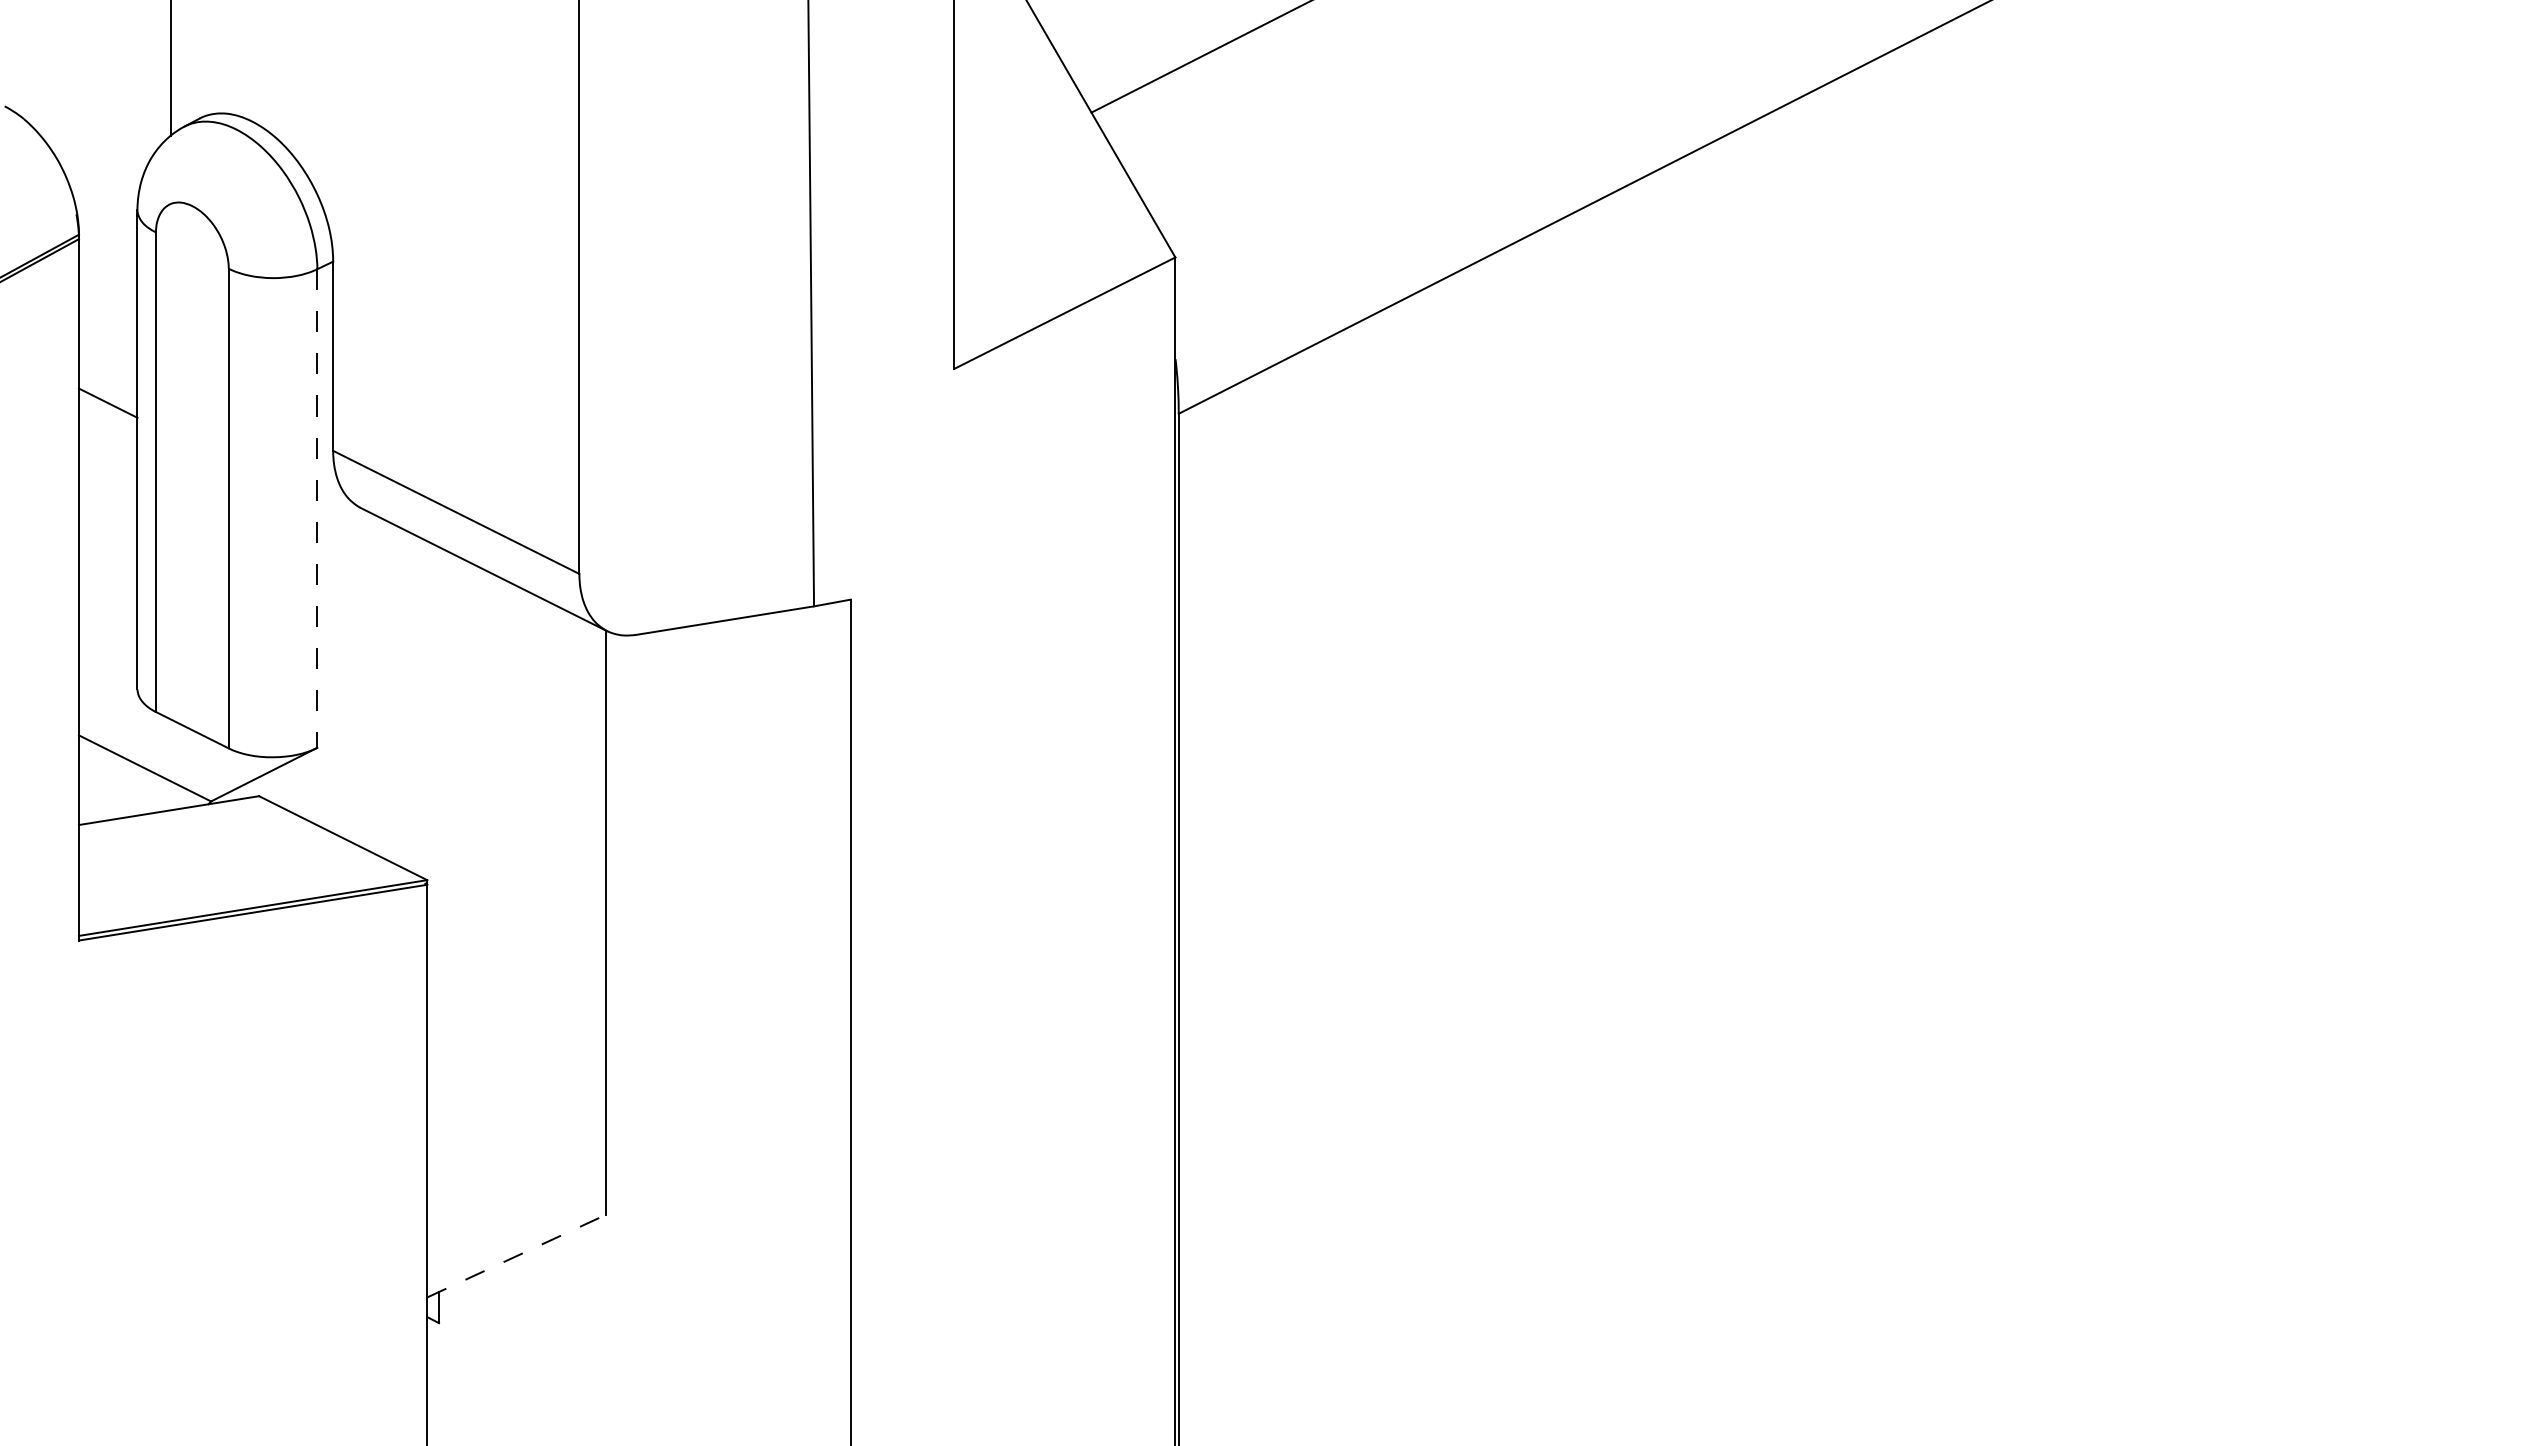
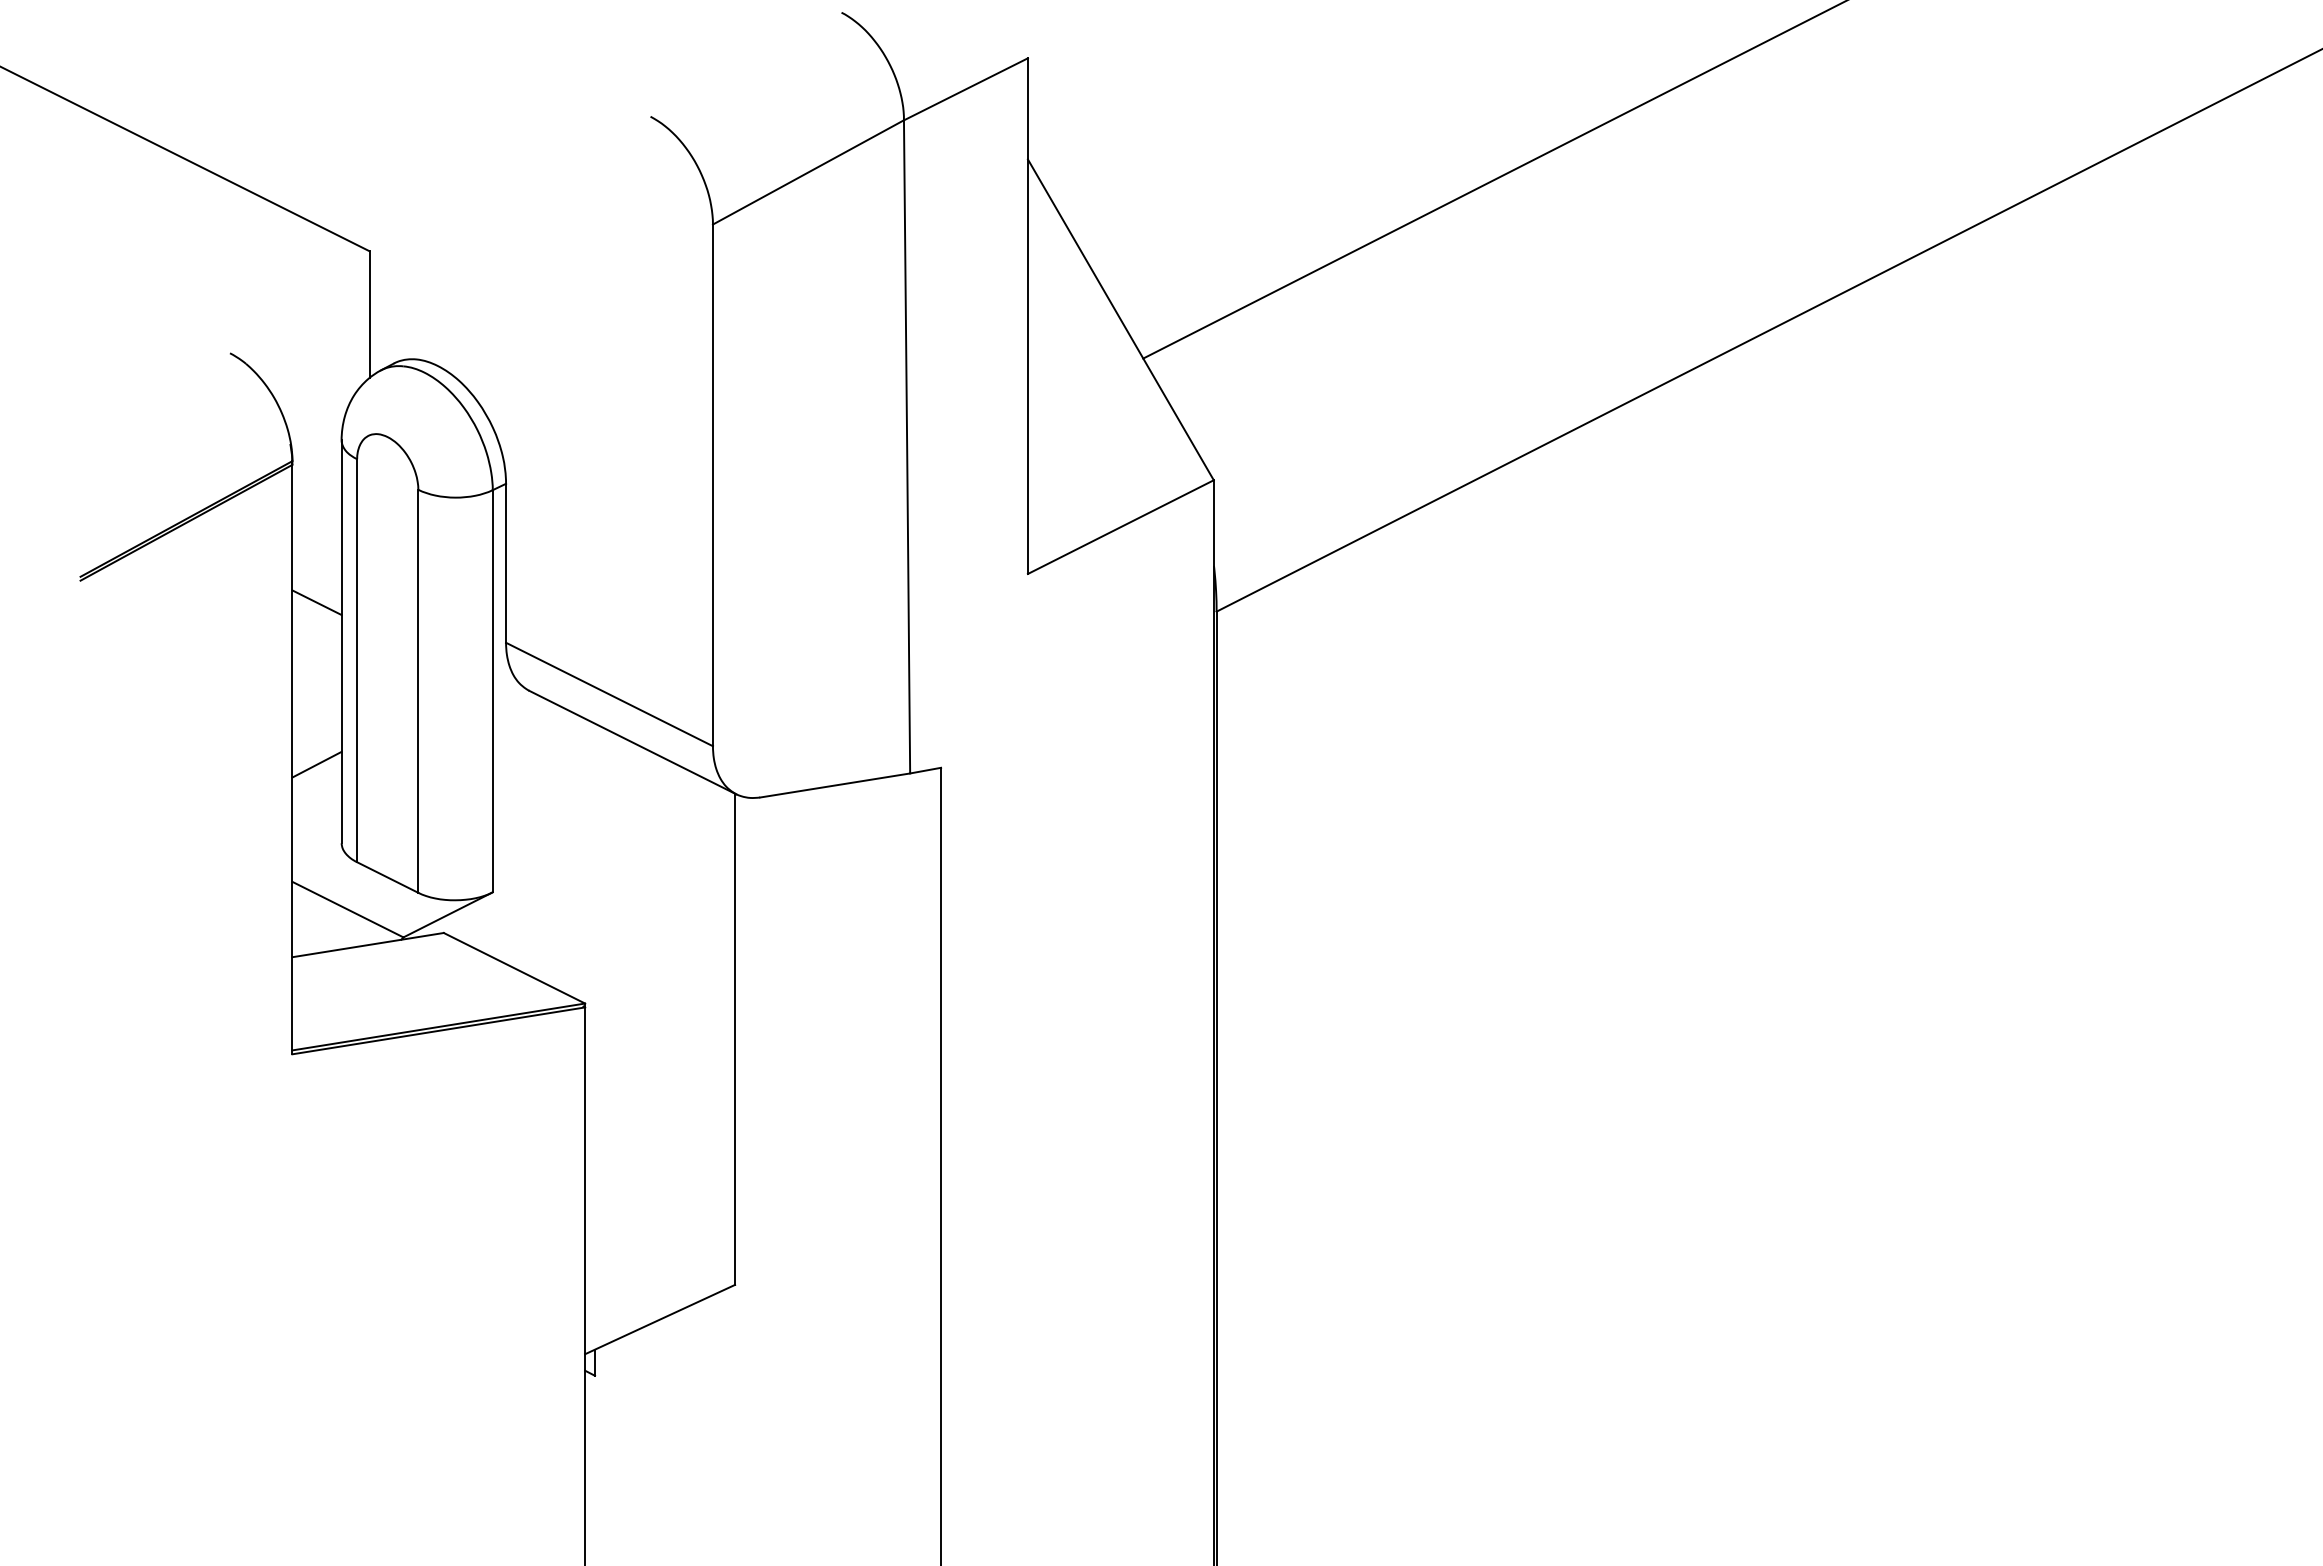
line: (317, 508) -> (492, 691), dashed -> solid
line: (107, 595) -> (316, 764), added
line: (516, 1256) -> (660, 1319), dashed -> solid

